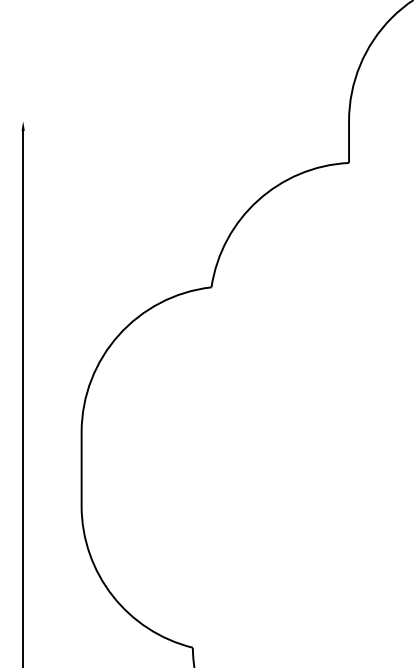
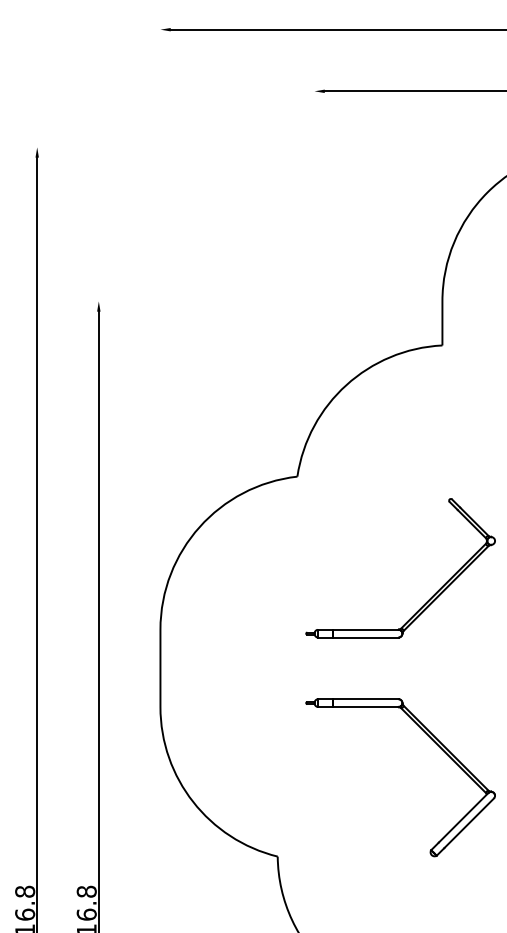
part: (337, 401) -> (430, 597), added
part: (341, 539) -> (434, 742), added

